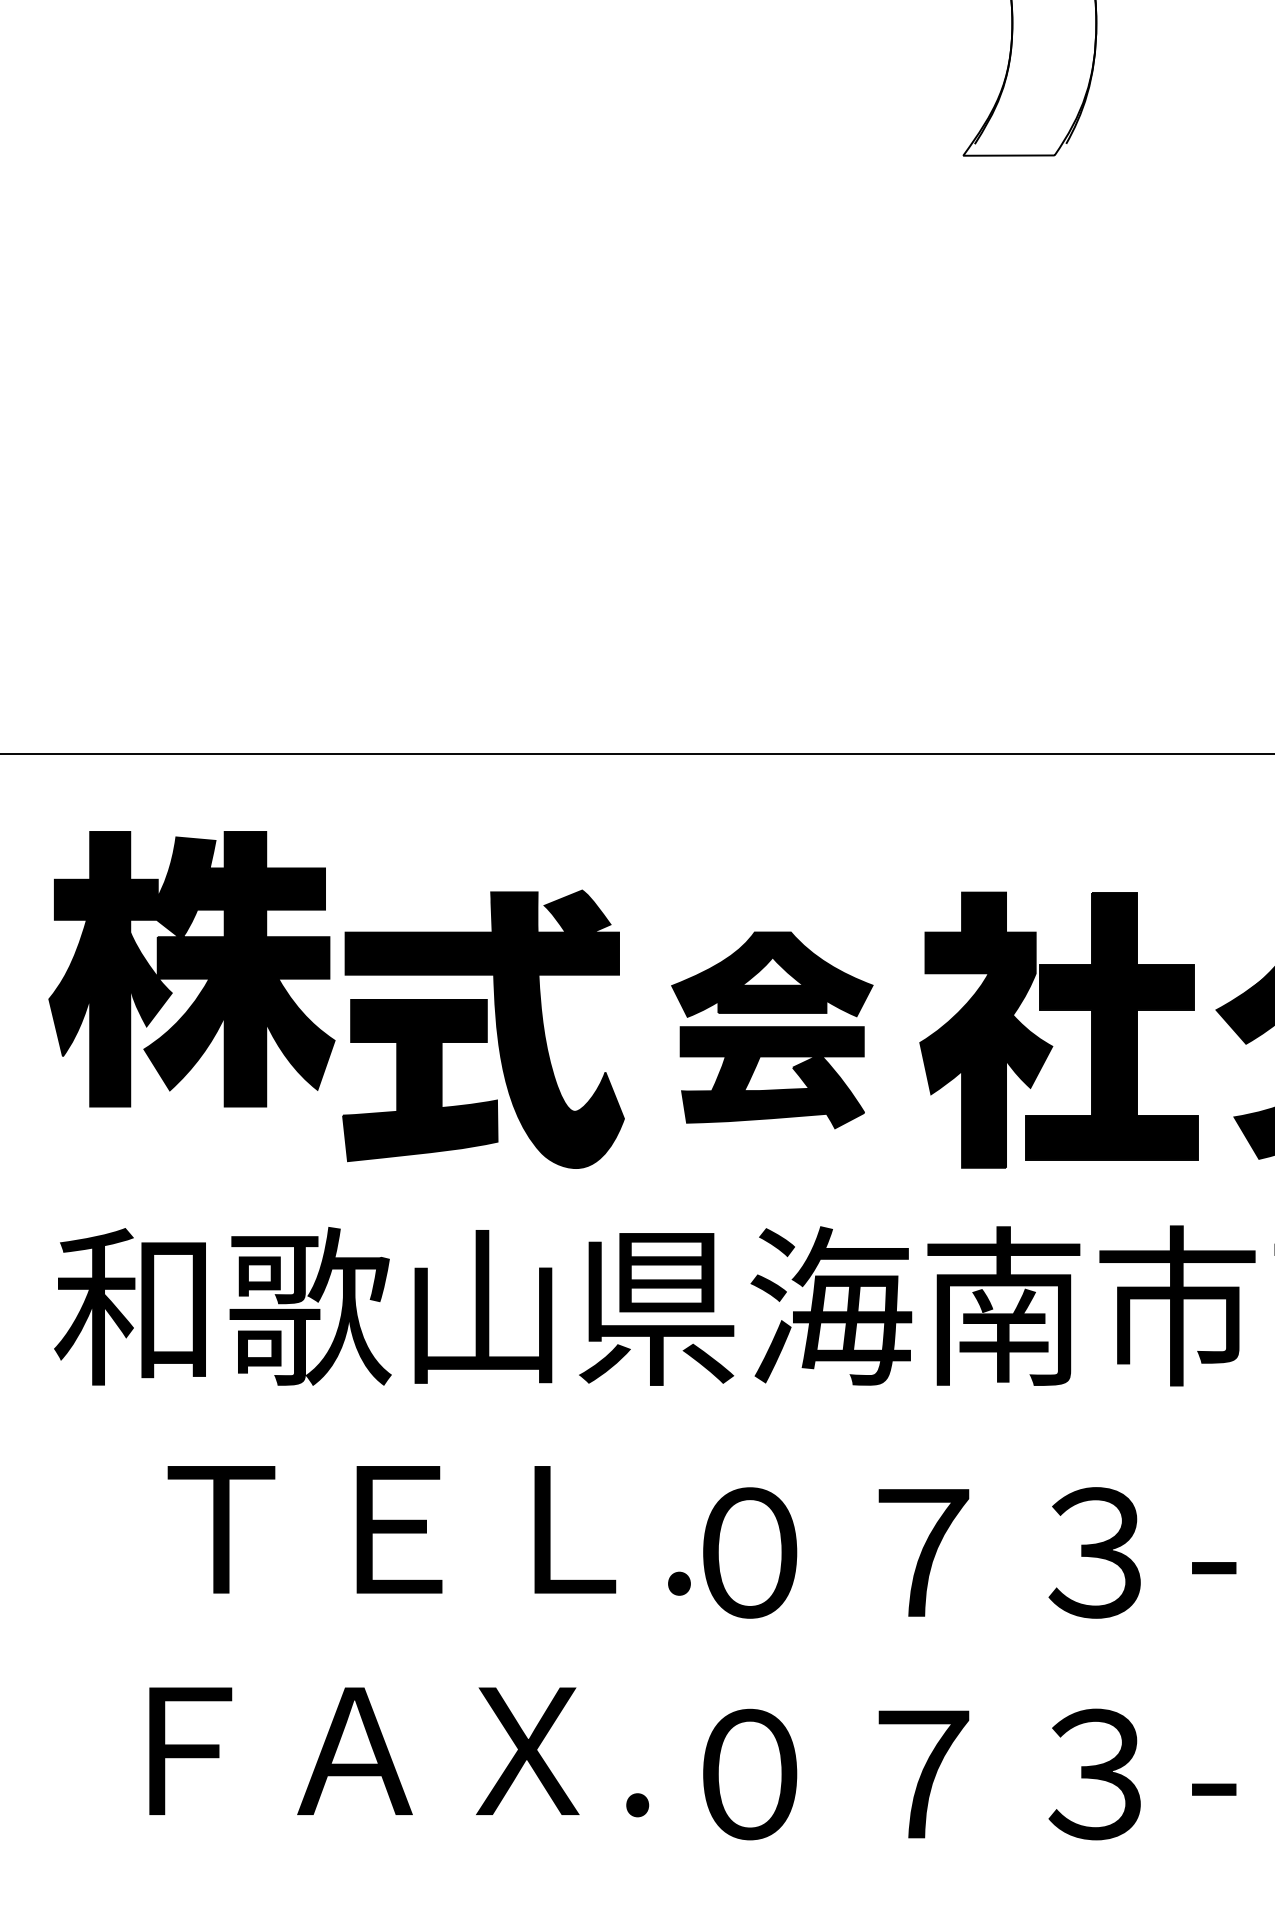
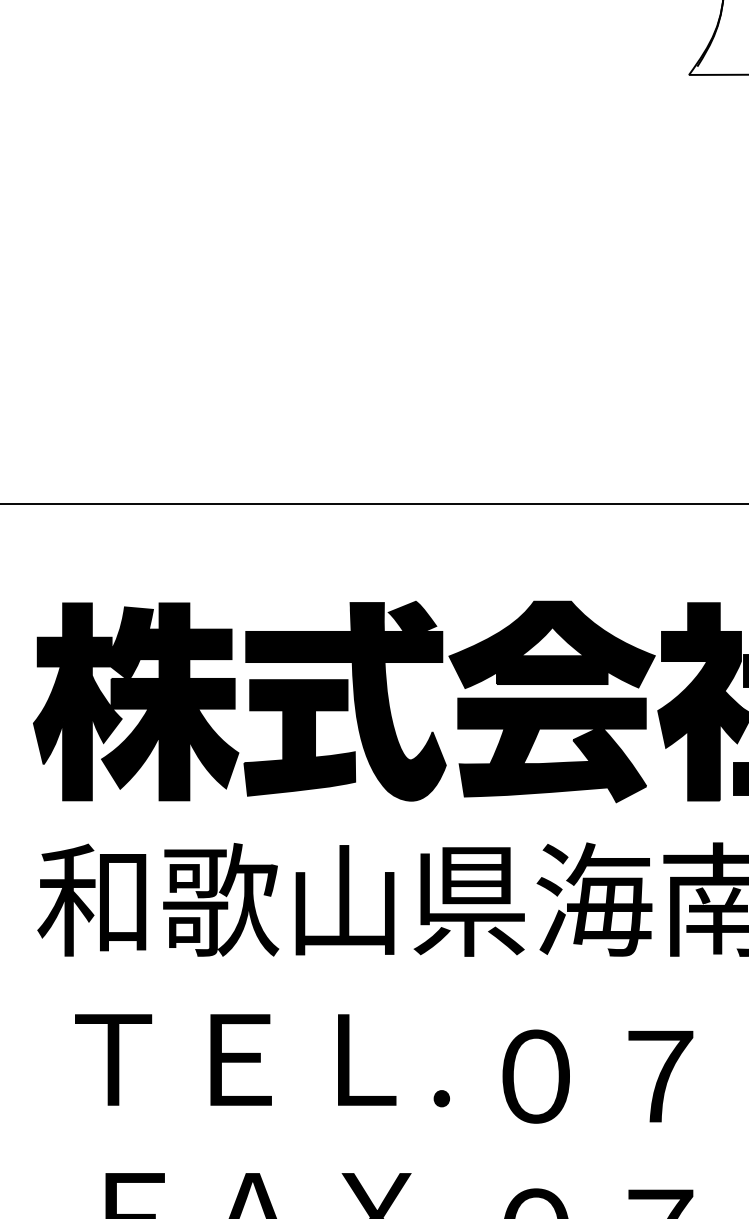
part: (191, 969) -> (135, 702), moved
part: (772, 1030) -> (552, 702), size x1.43
text: (428, 1530) -> (261, 1060), moved

